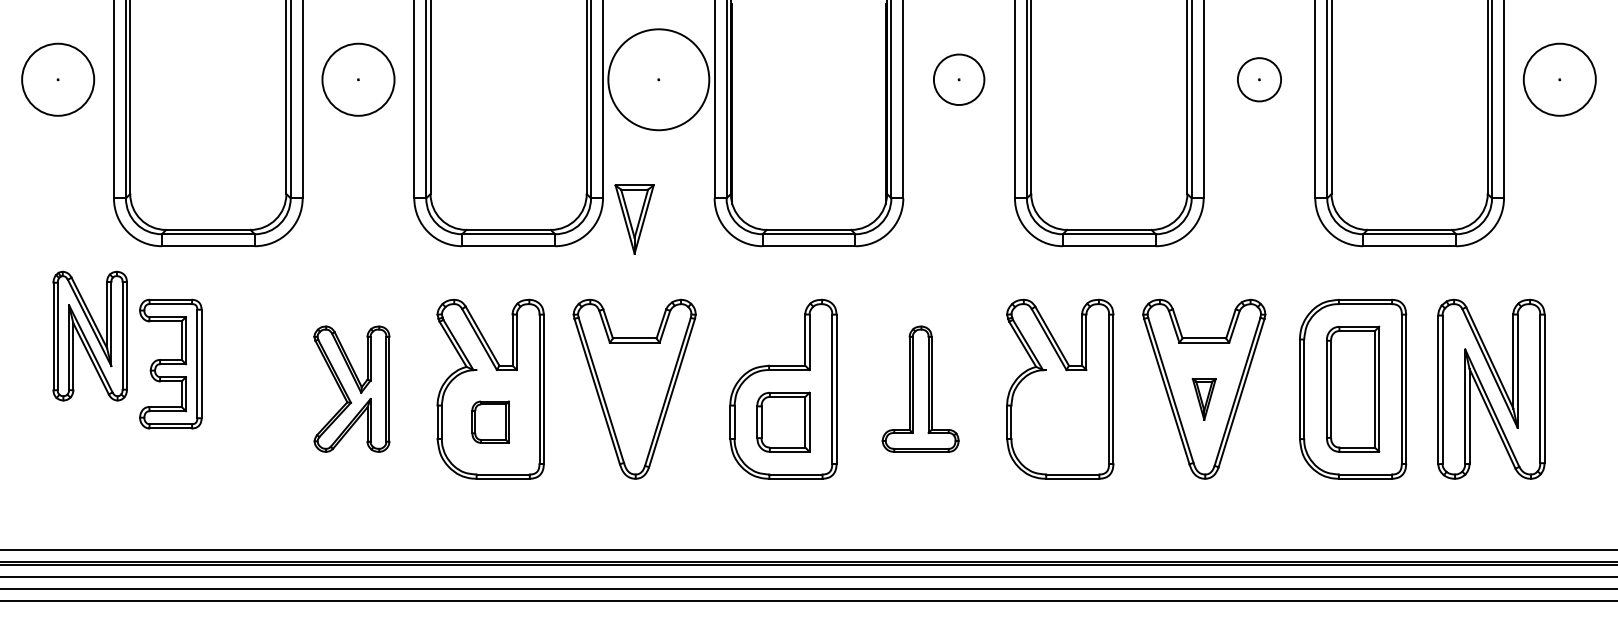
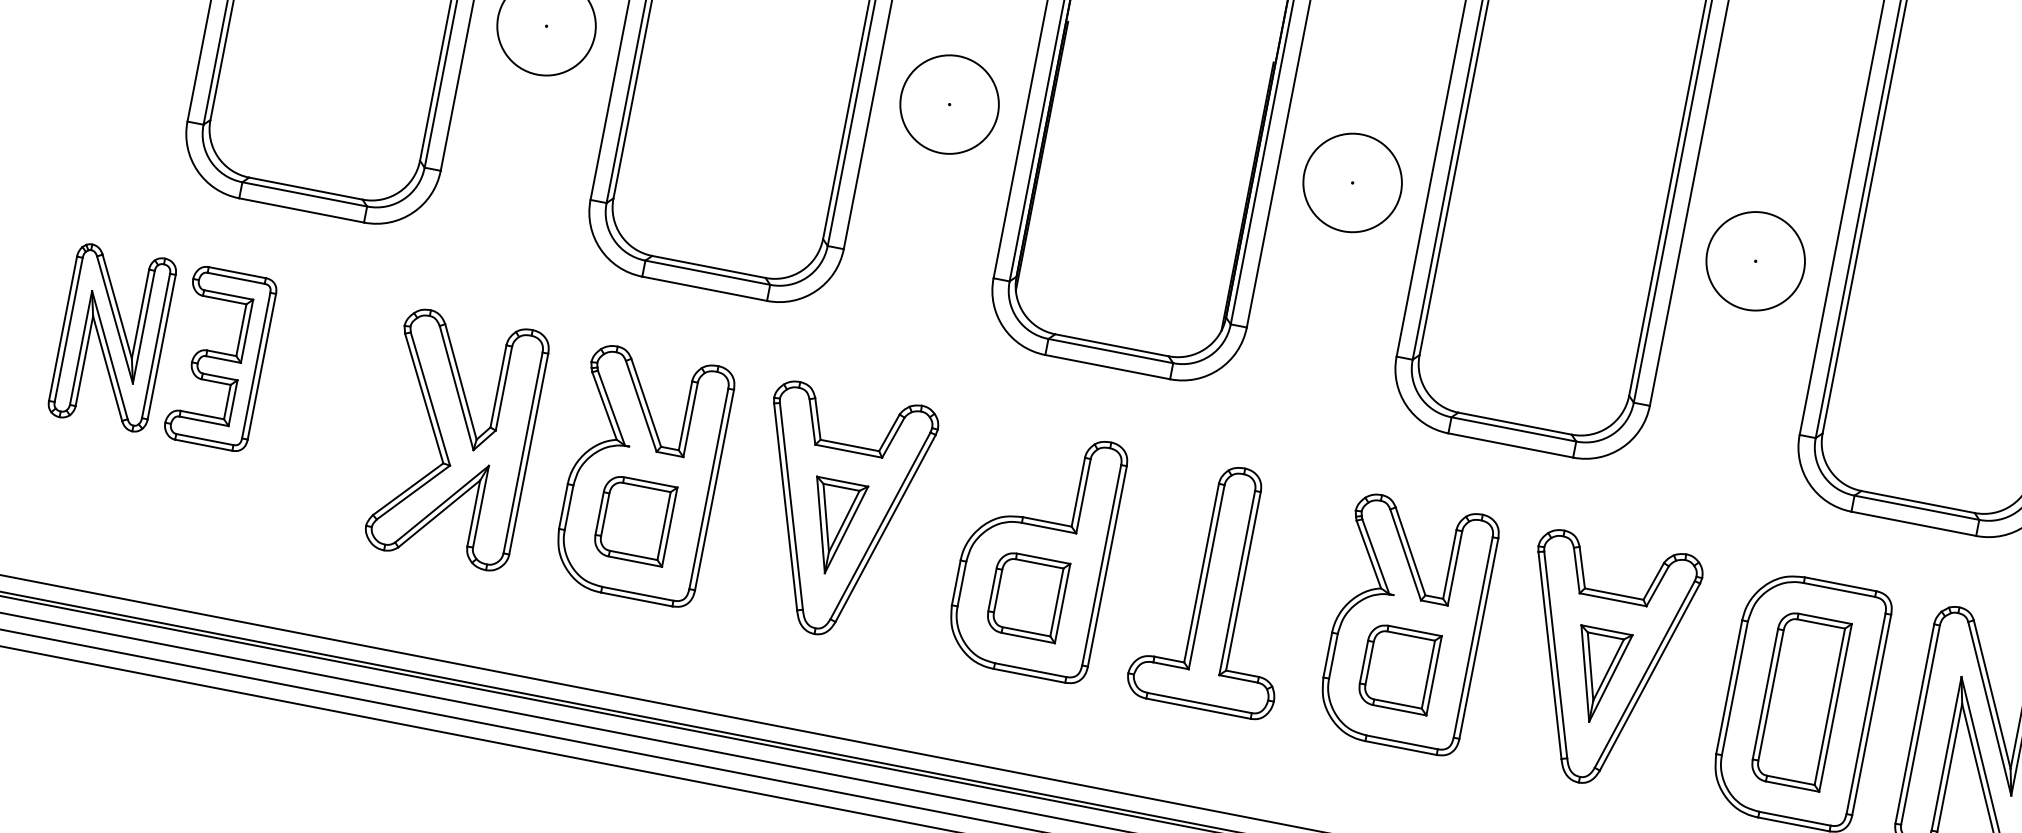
circle: (658, 79) -> (949, 104), size x0.71
circle: (959, 79) -> (1353, 182), size x1.43
circle: (1259, 79) -> (1755, 260), size x1.67
part: (634, 219) -> (833, 527), moved
part: (89, 335) -> (111, 336), moved
part: (351, 388) -> (456, 438), size x1.43
part: (920, 388) -> (1220, 587), size x1.43
part: (1204, 399) -> (1598, 676), size x1.67
part: (490, 421) -> (634, 519), size x1.43
part: (1060, 421) -> (1399, 667), added

